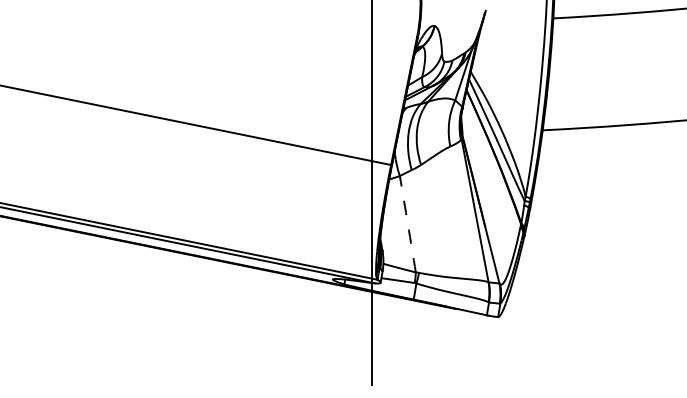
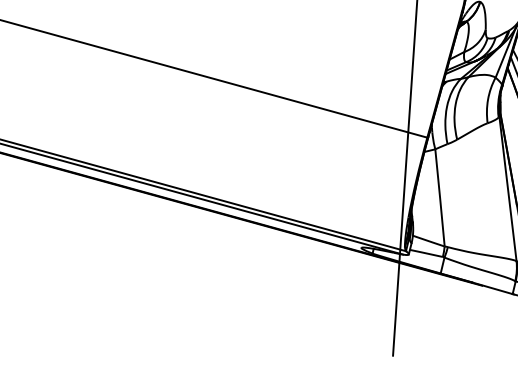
arc: (407, 224) -> (439, 198), dashed -> solid

